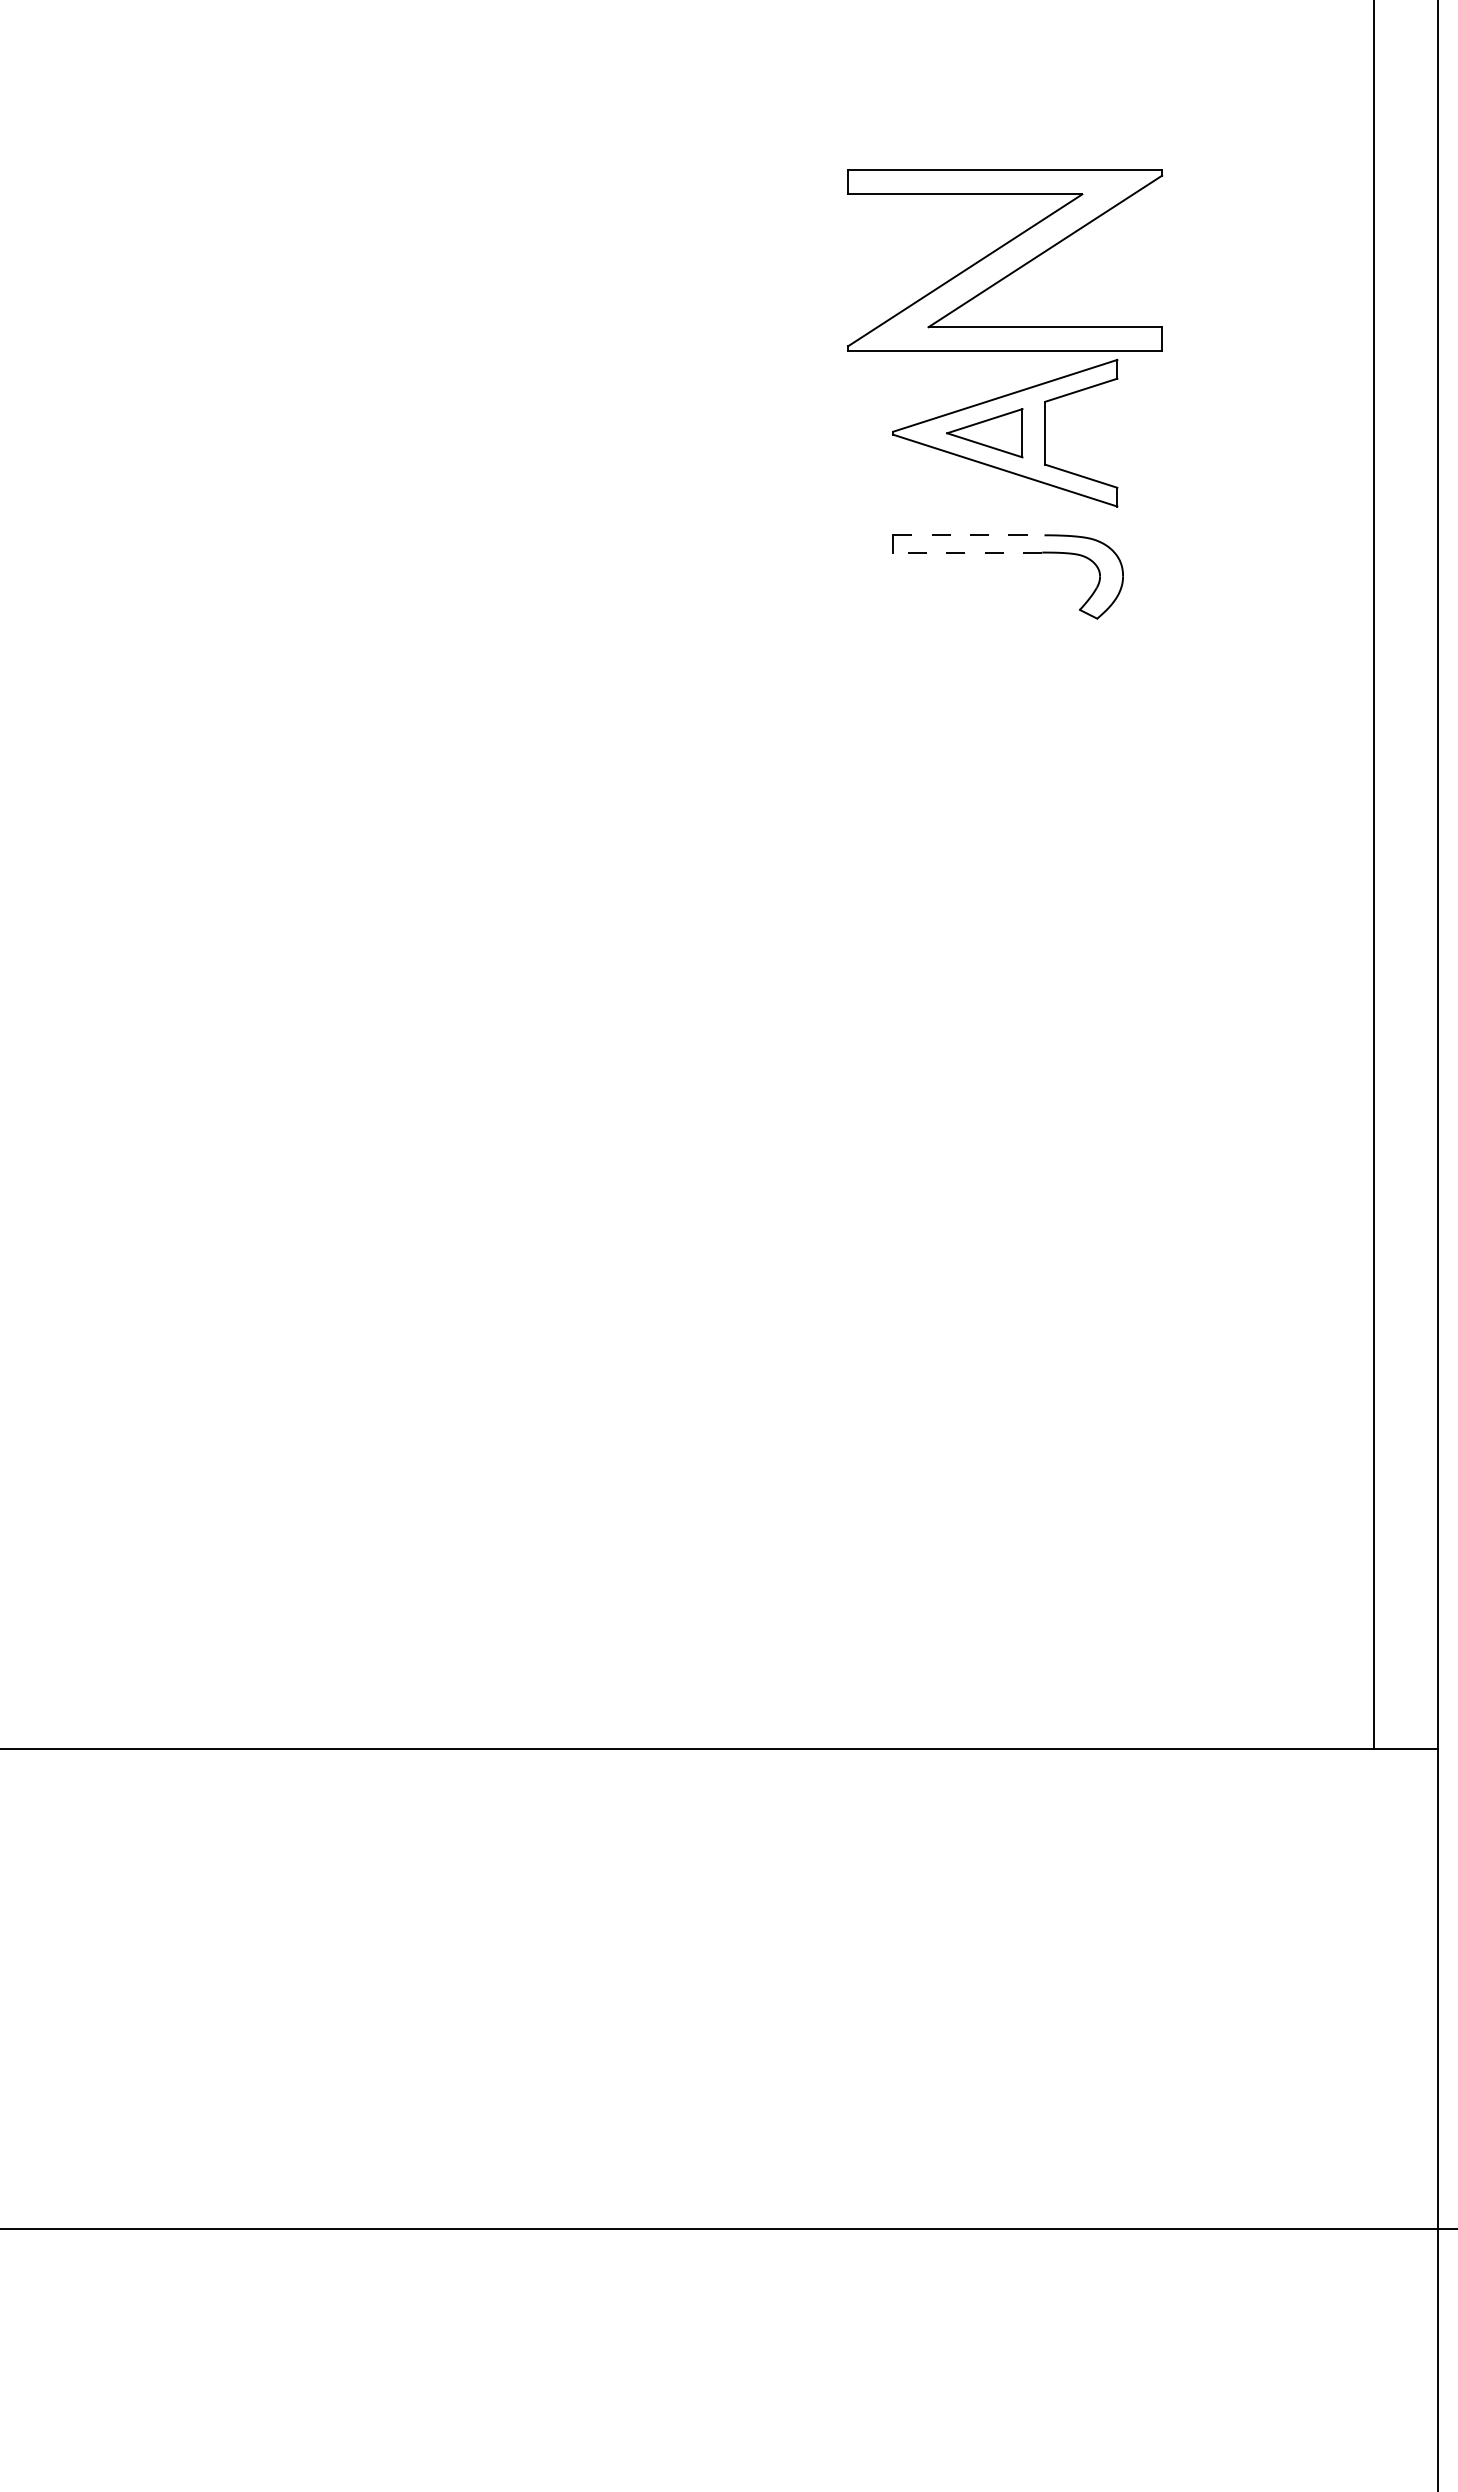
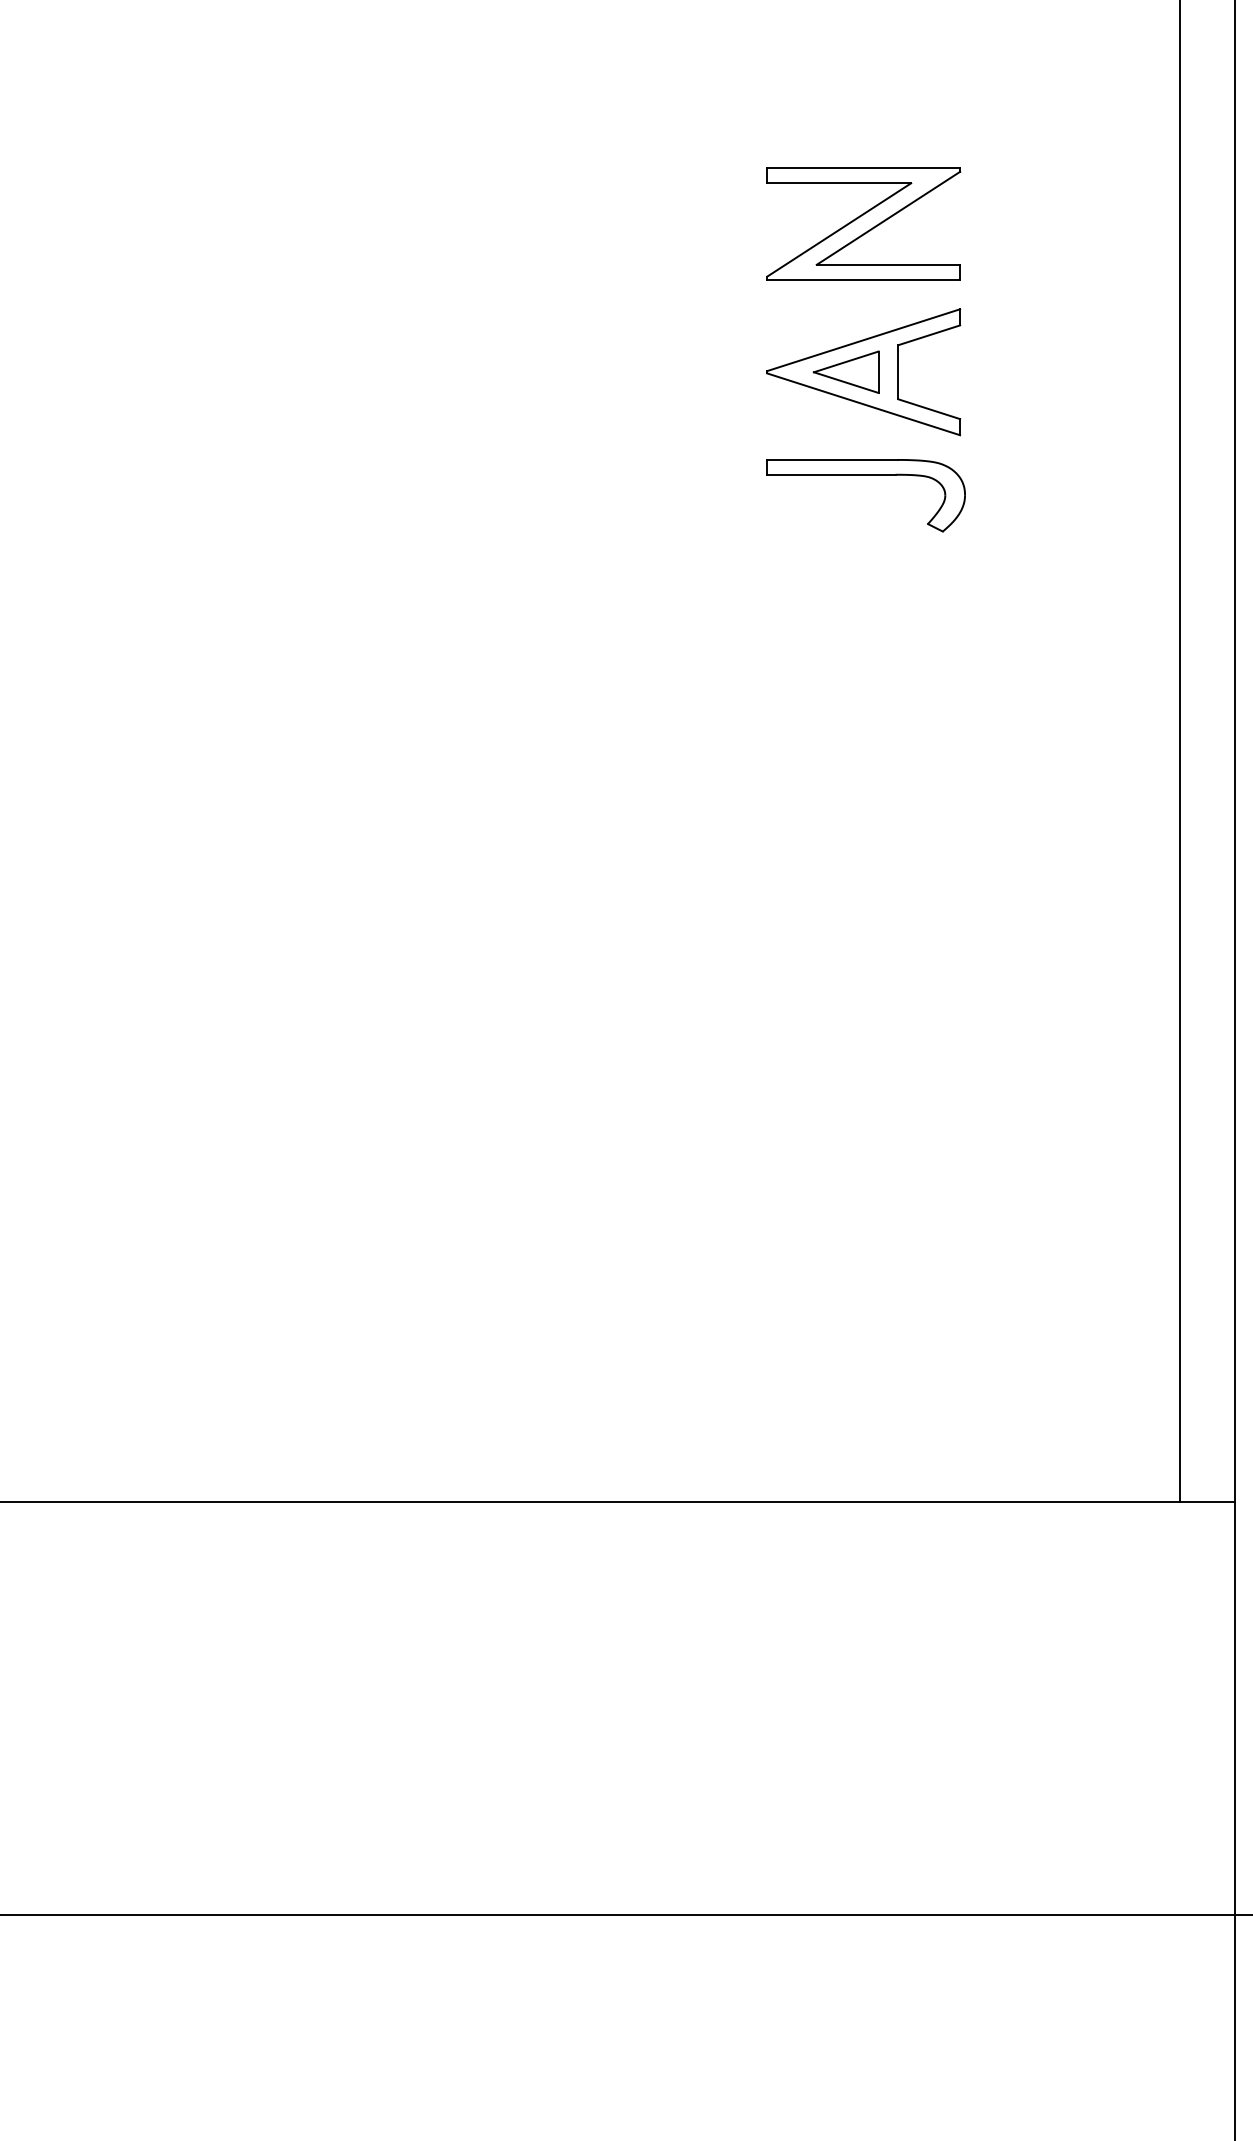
part: (1005, 260) -> (864, 223), size x0.71
line: (968, 535) -> (832, 460), dashed -> solid
line: (967, 552) -> (831, 474), dashed -> solid

